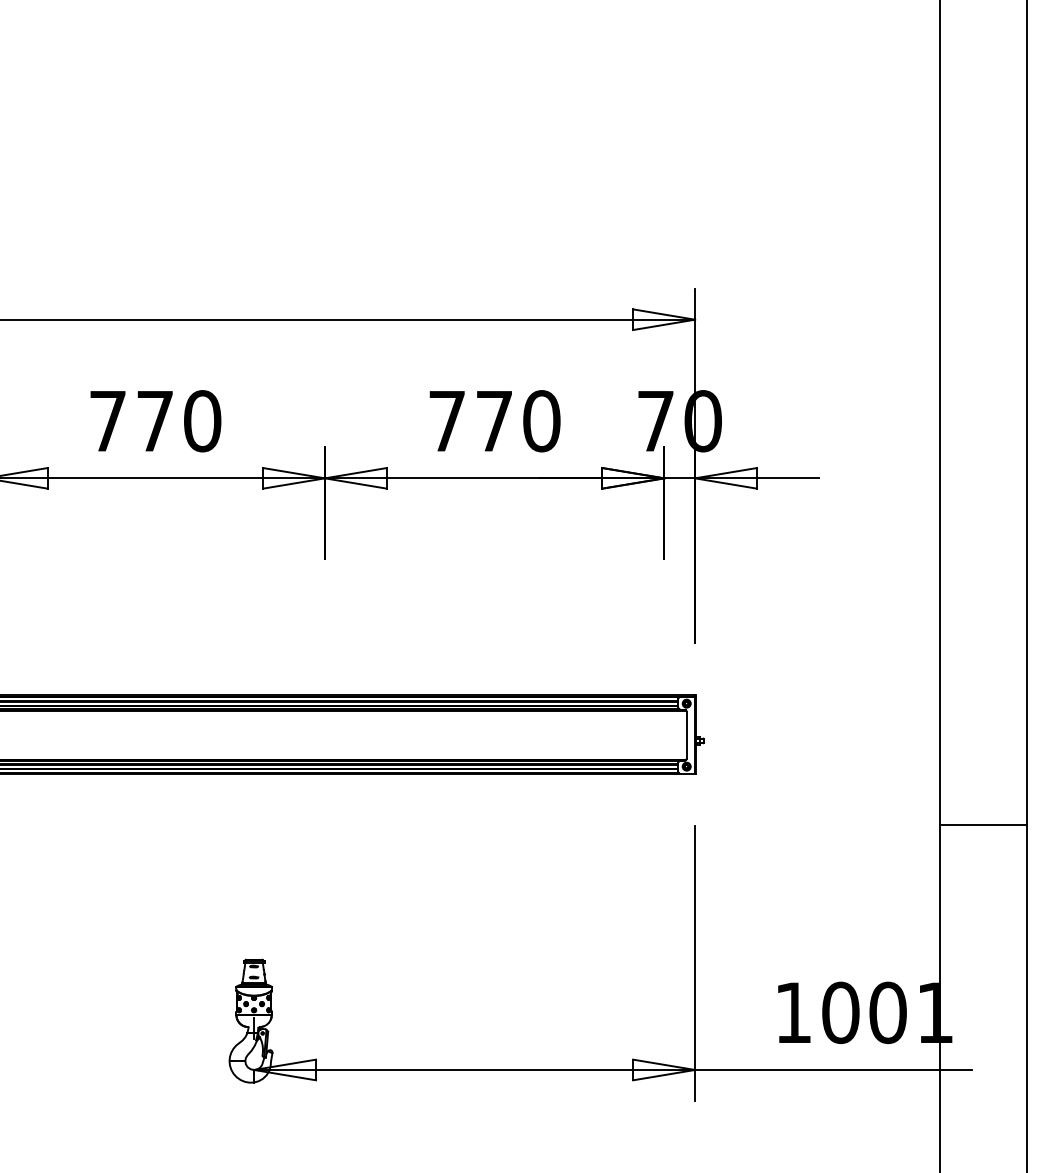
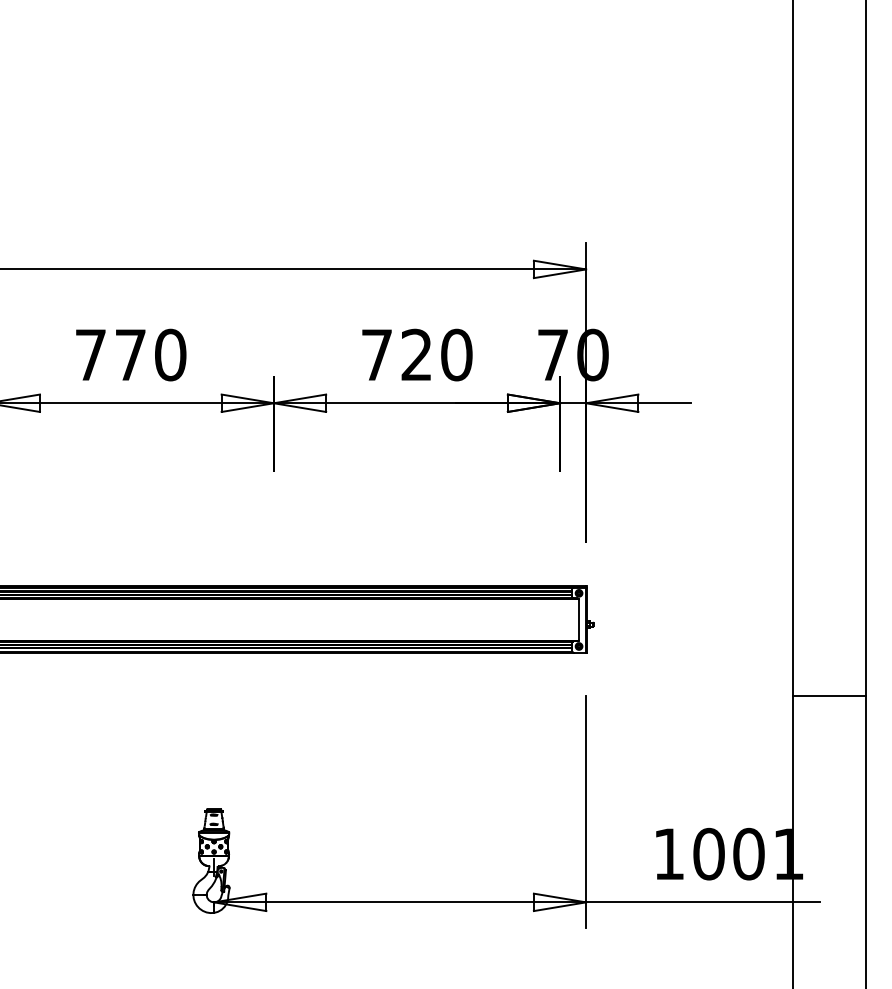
text: (493, 420) -> (416, 354), 770 -> 720

